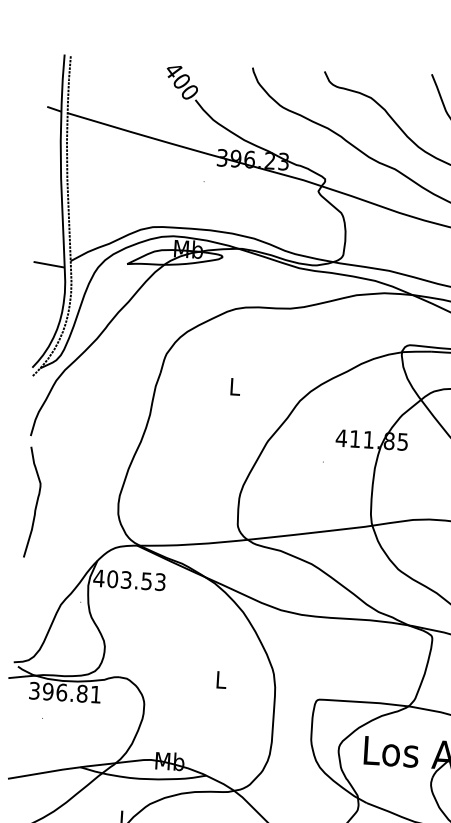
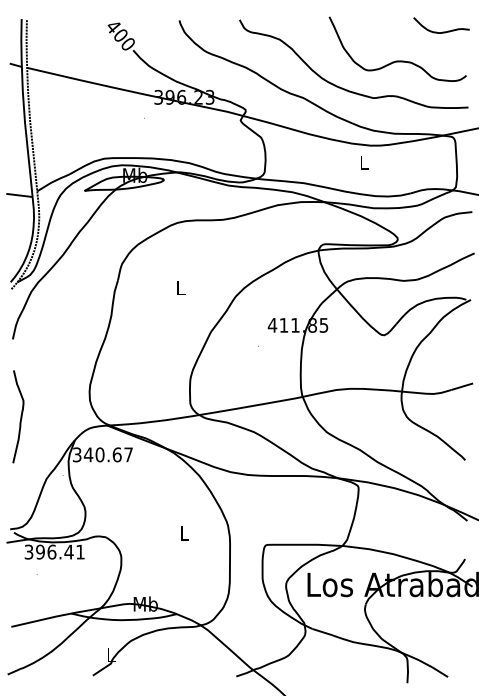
curve: (35, 502) -> (20, 416), moved
text: (129, 579) -> (102, 454), 403.53 -> 340.67
text: (81, 693) -> (68, 551), 396.81 -> 396.41

